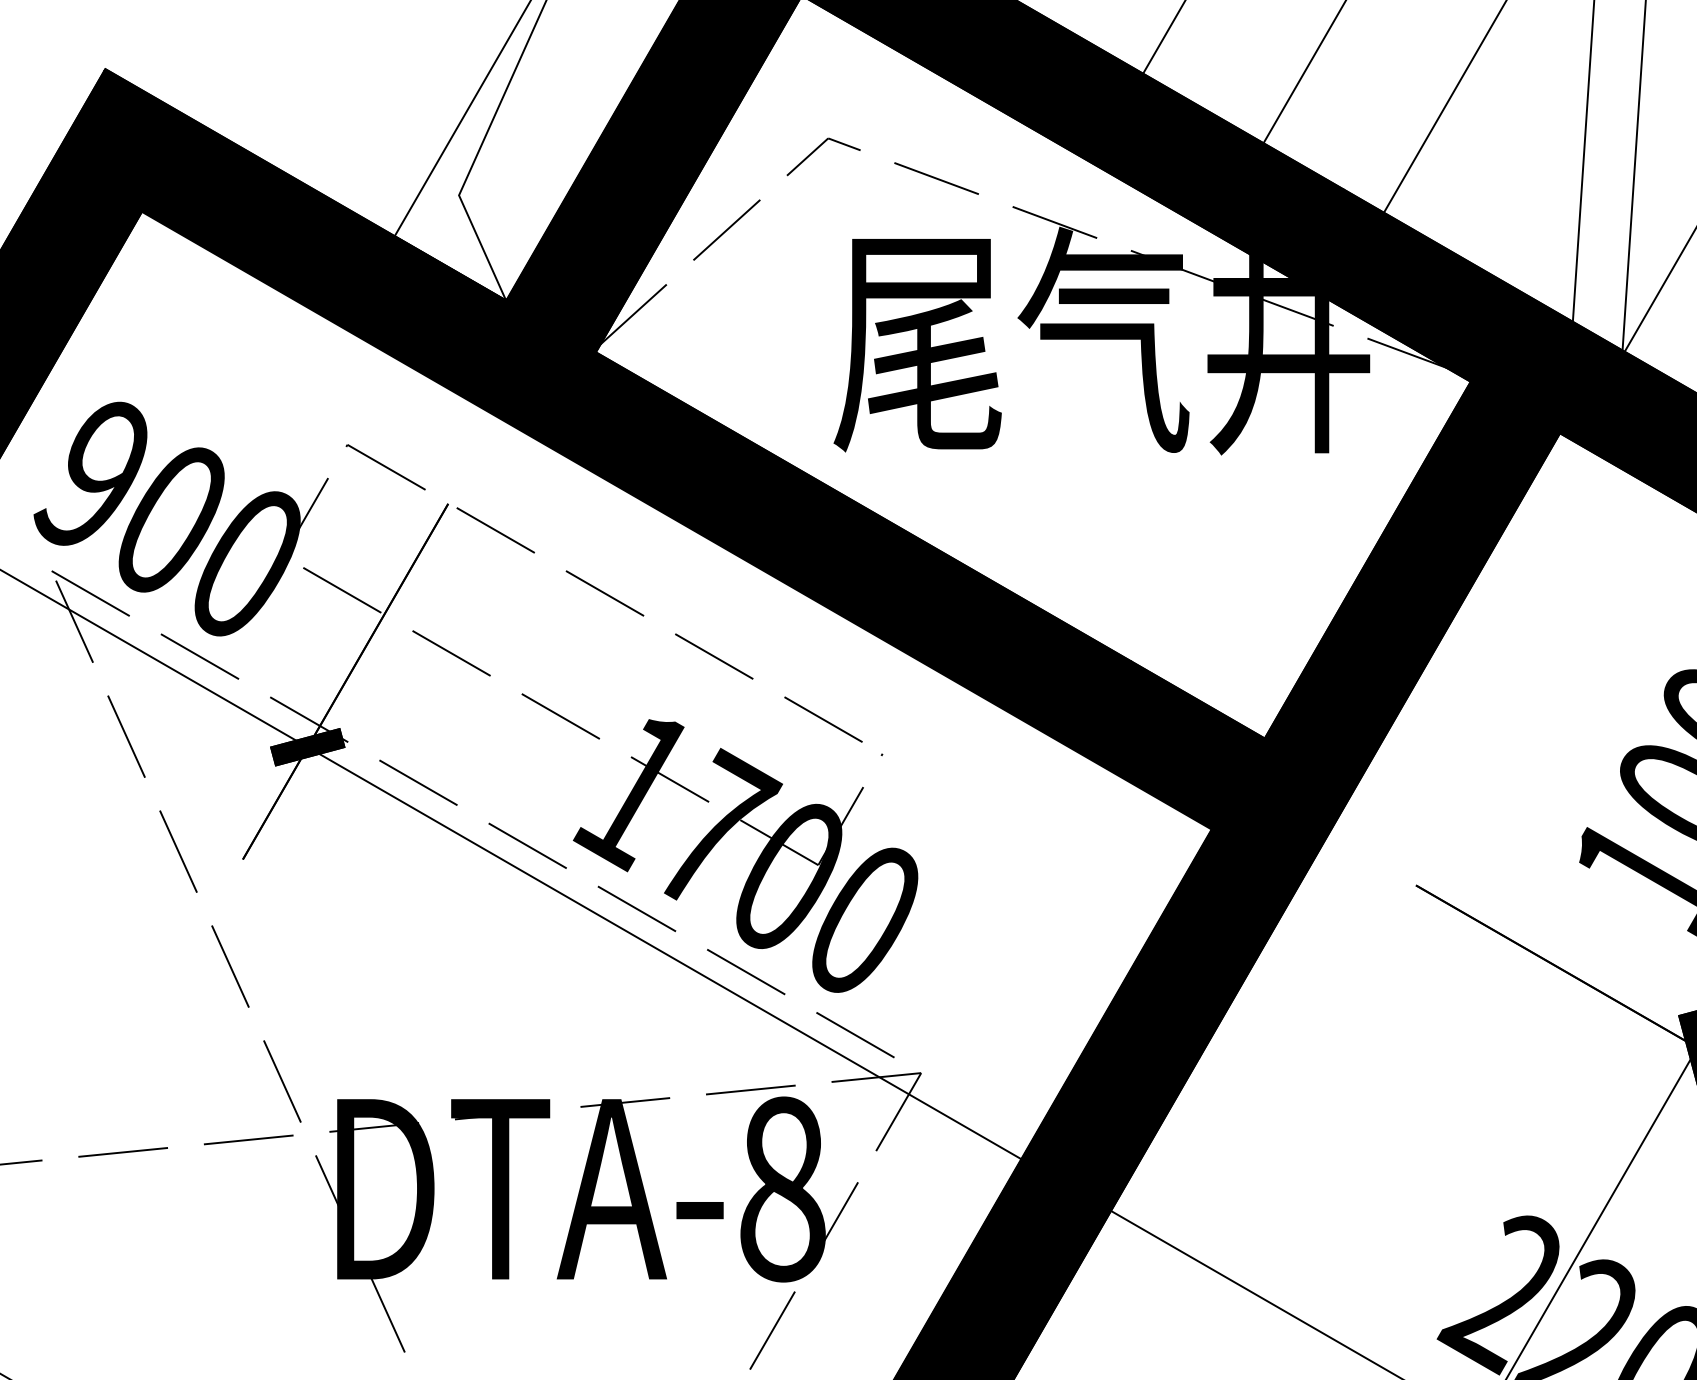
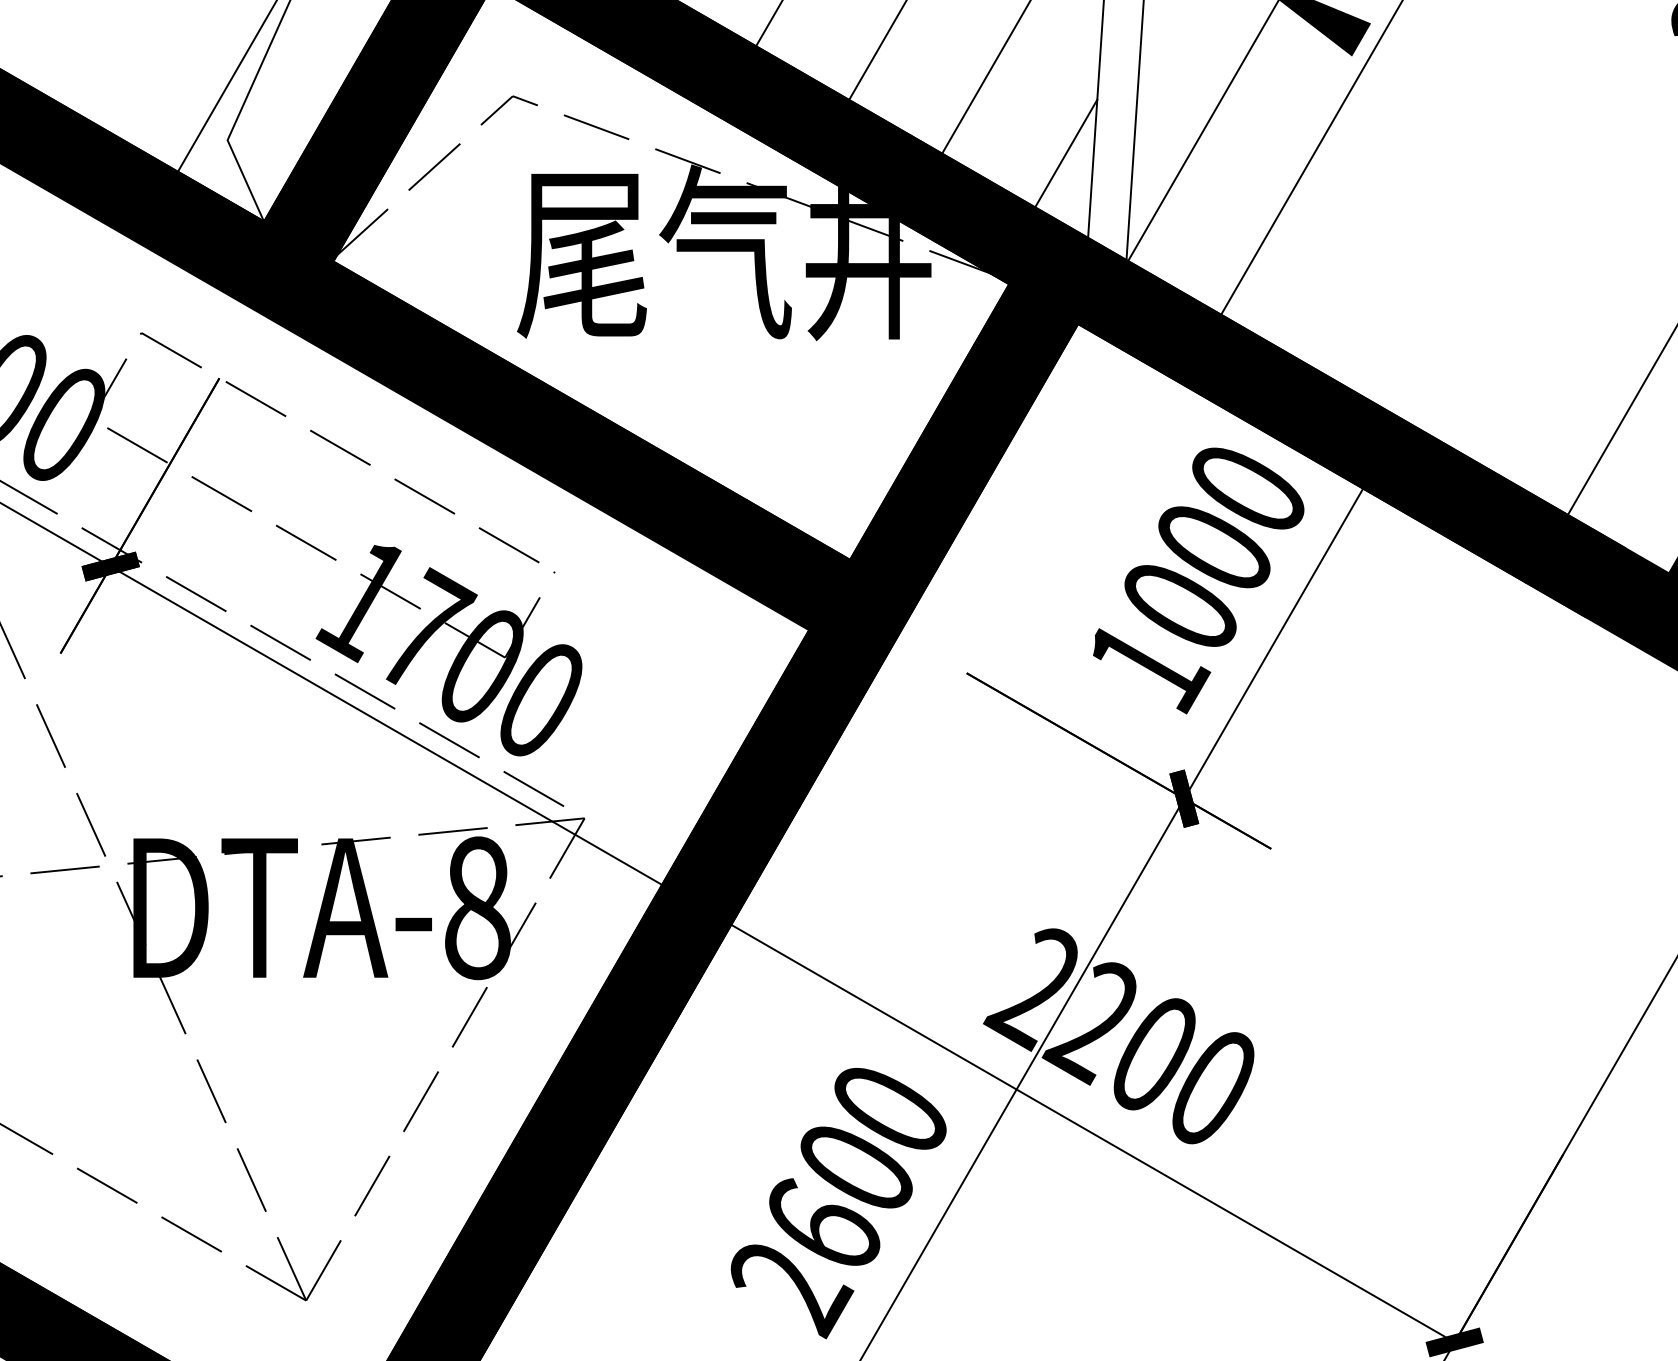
line: (1544, 212) -> (1066, 153), added

